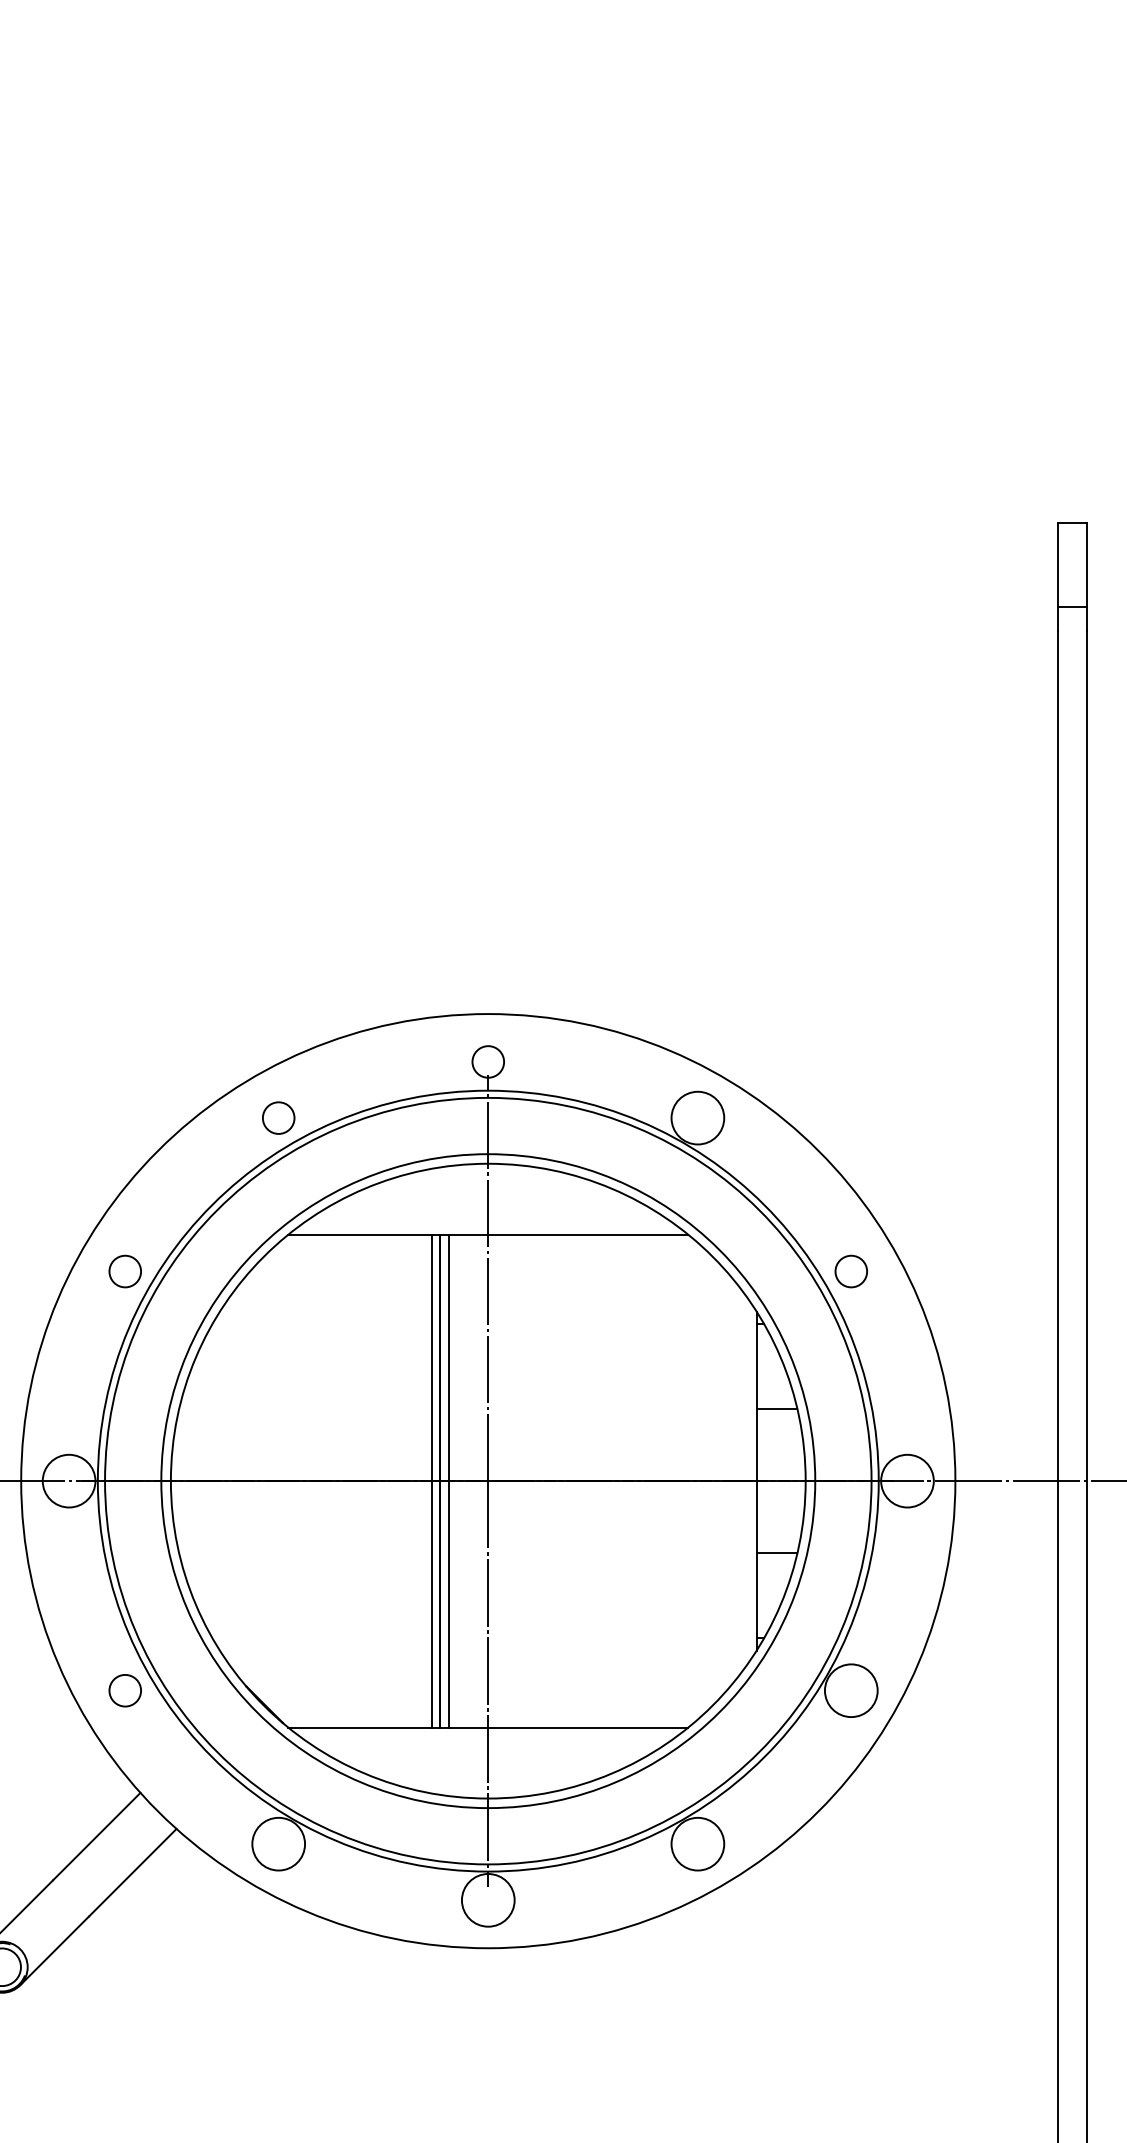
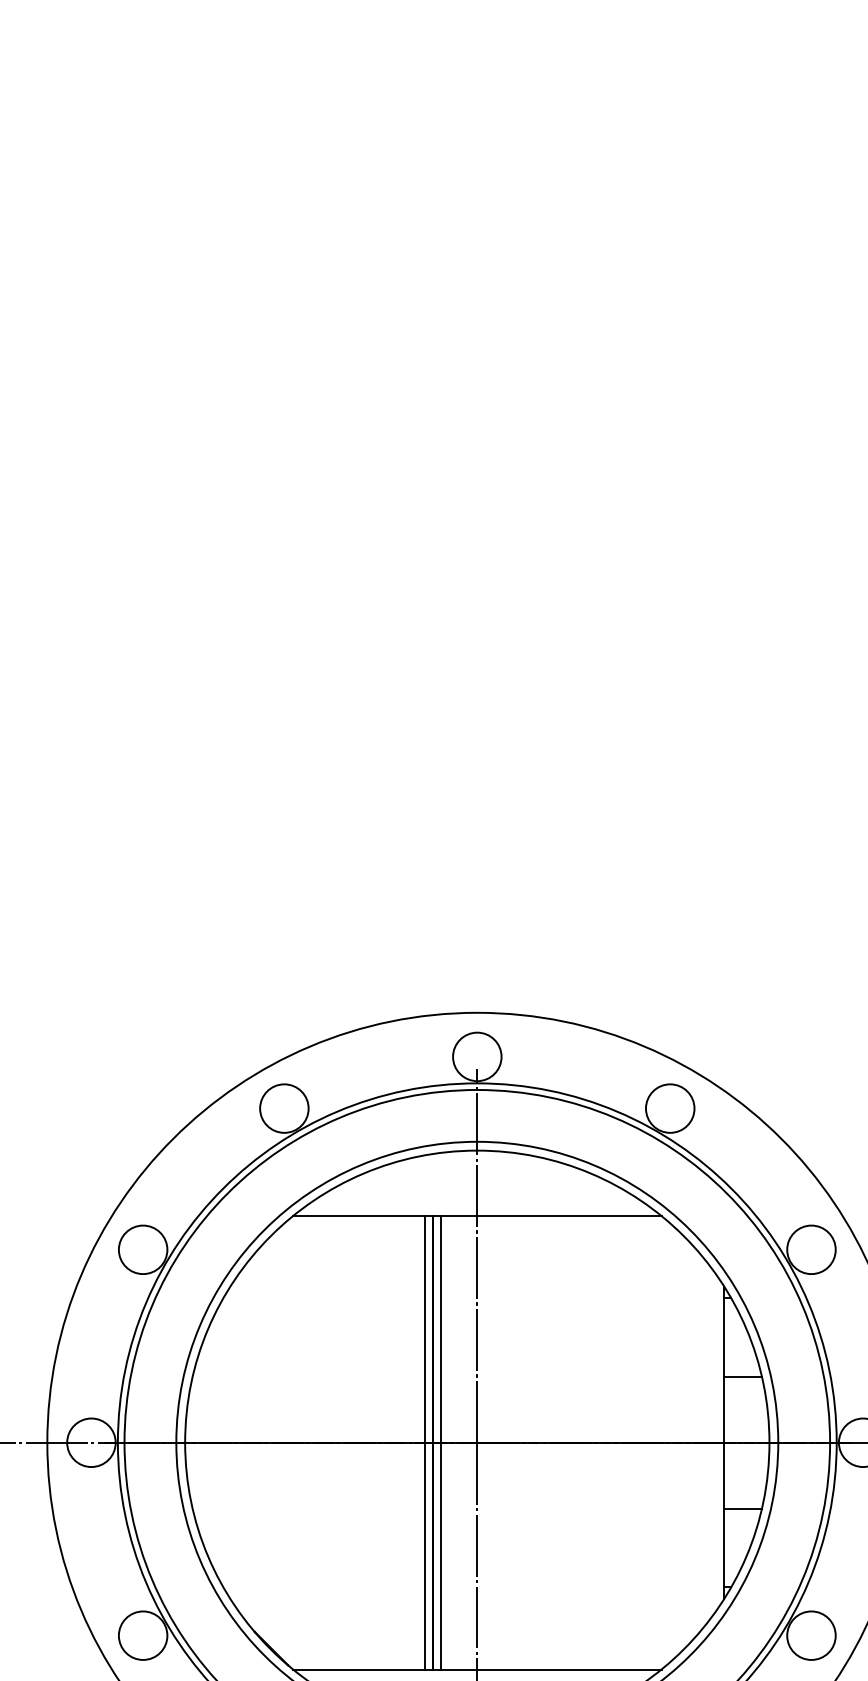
circle: (487, 1061) -> (476, 1056), size x1.67
circle: (278, 1117) -> (284, 1108), size x1.67
circle: (124, 1271) -> (142, 1249), size x1.67
circle: (850, 1271) -> (810, 1249), size x1.67
circle: (124, 1690) -> (142, 1635), size x1.67

